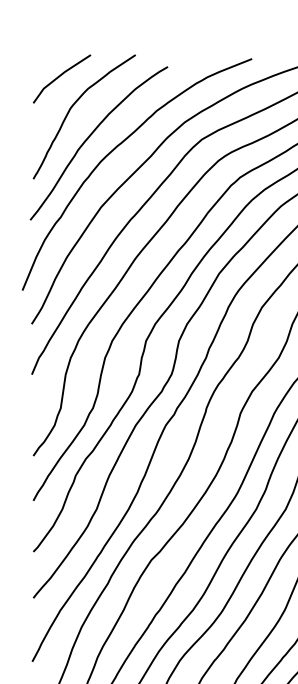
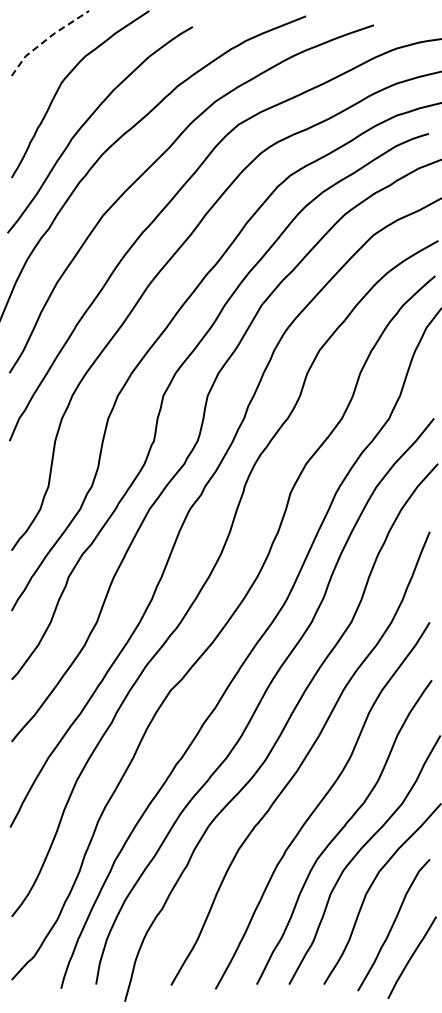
line: (59, 76) -> (46, 39), solid -> dashed

